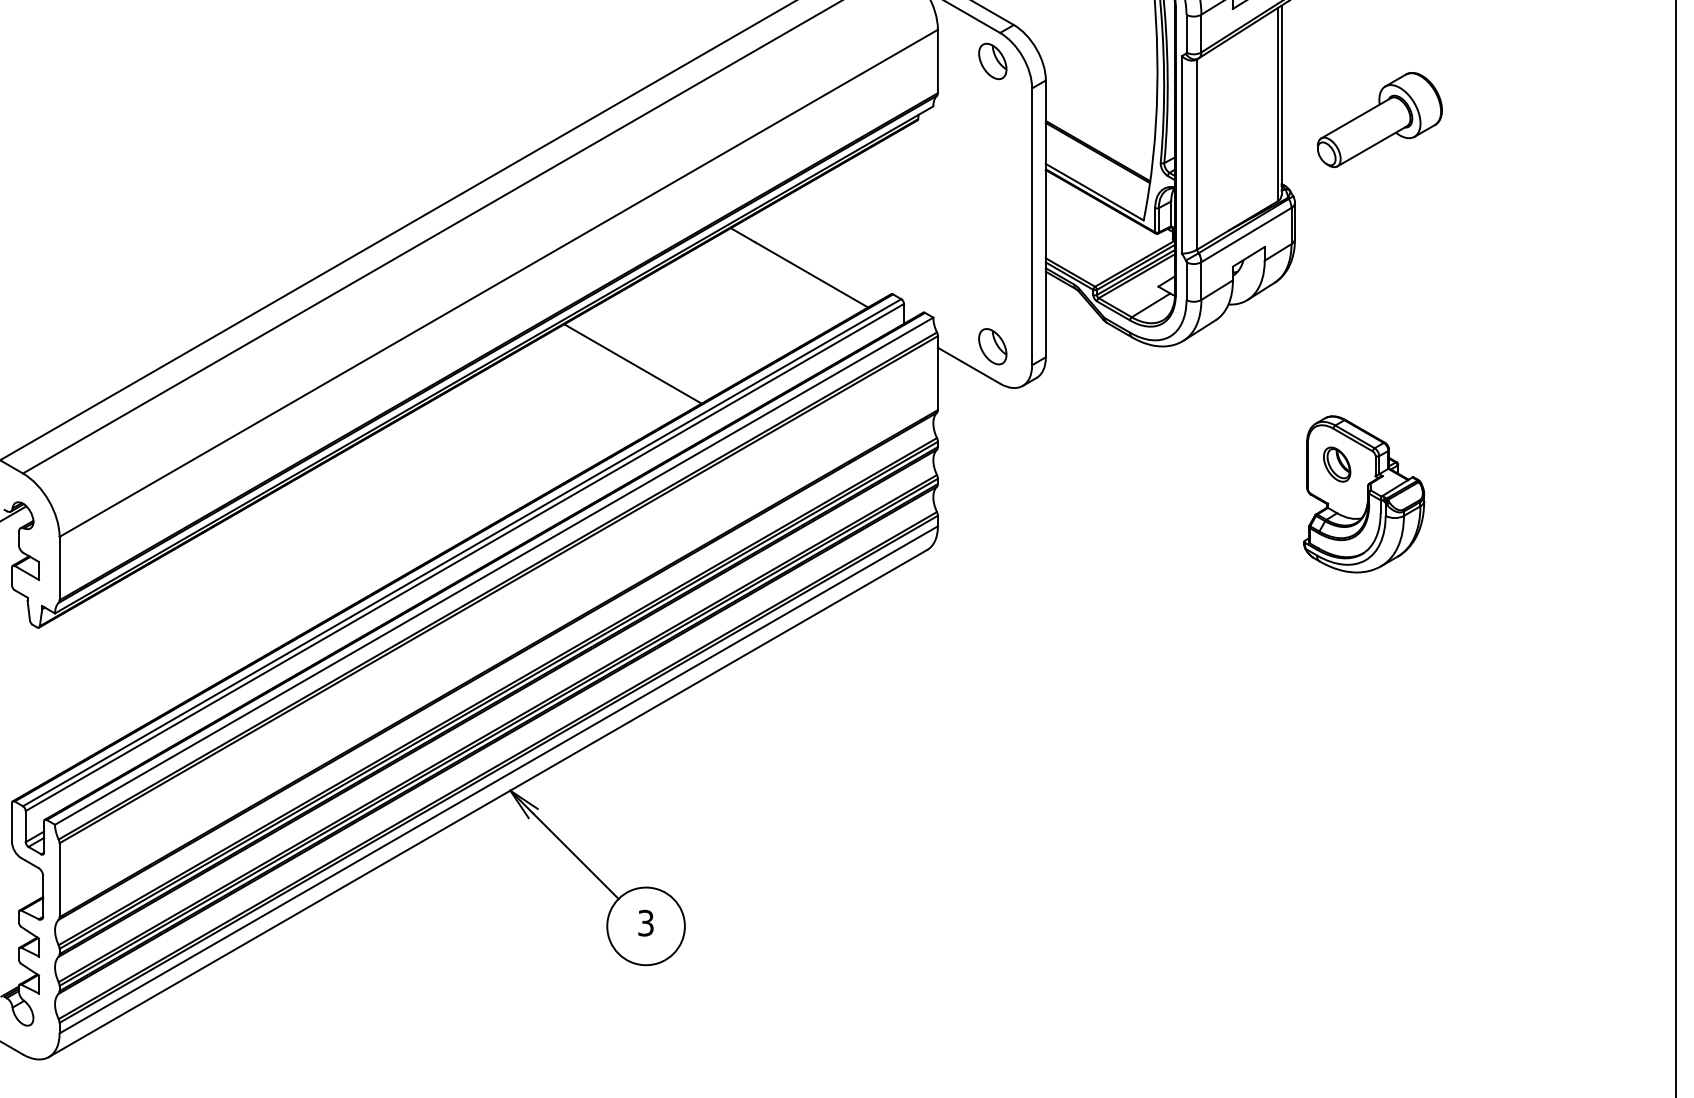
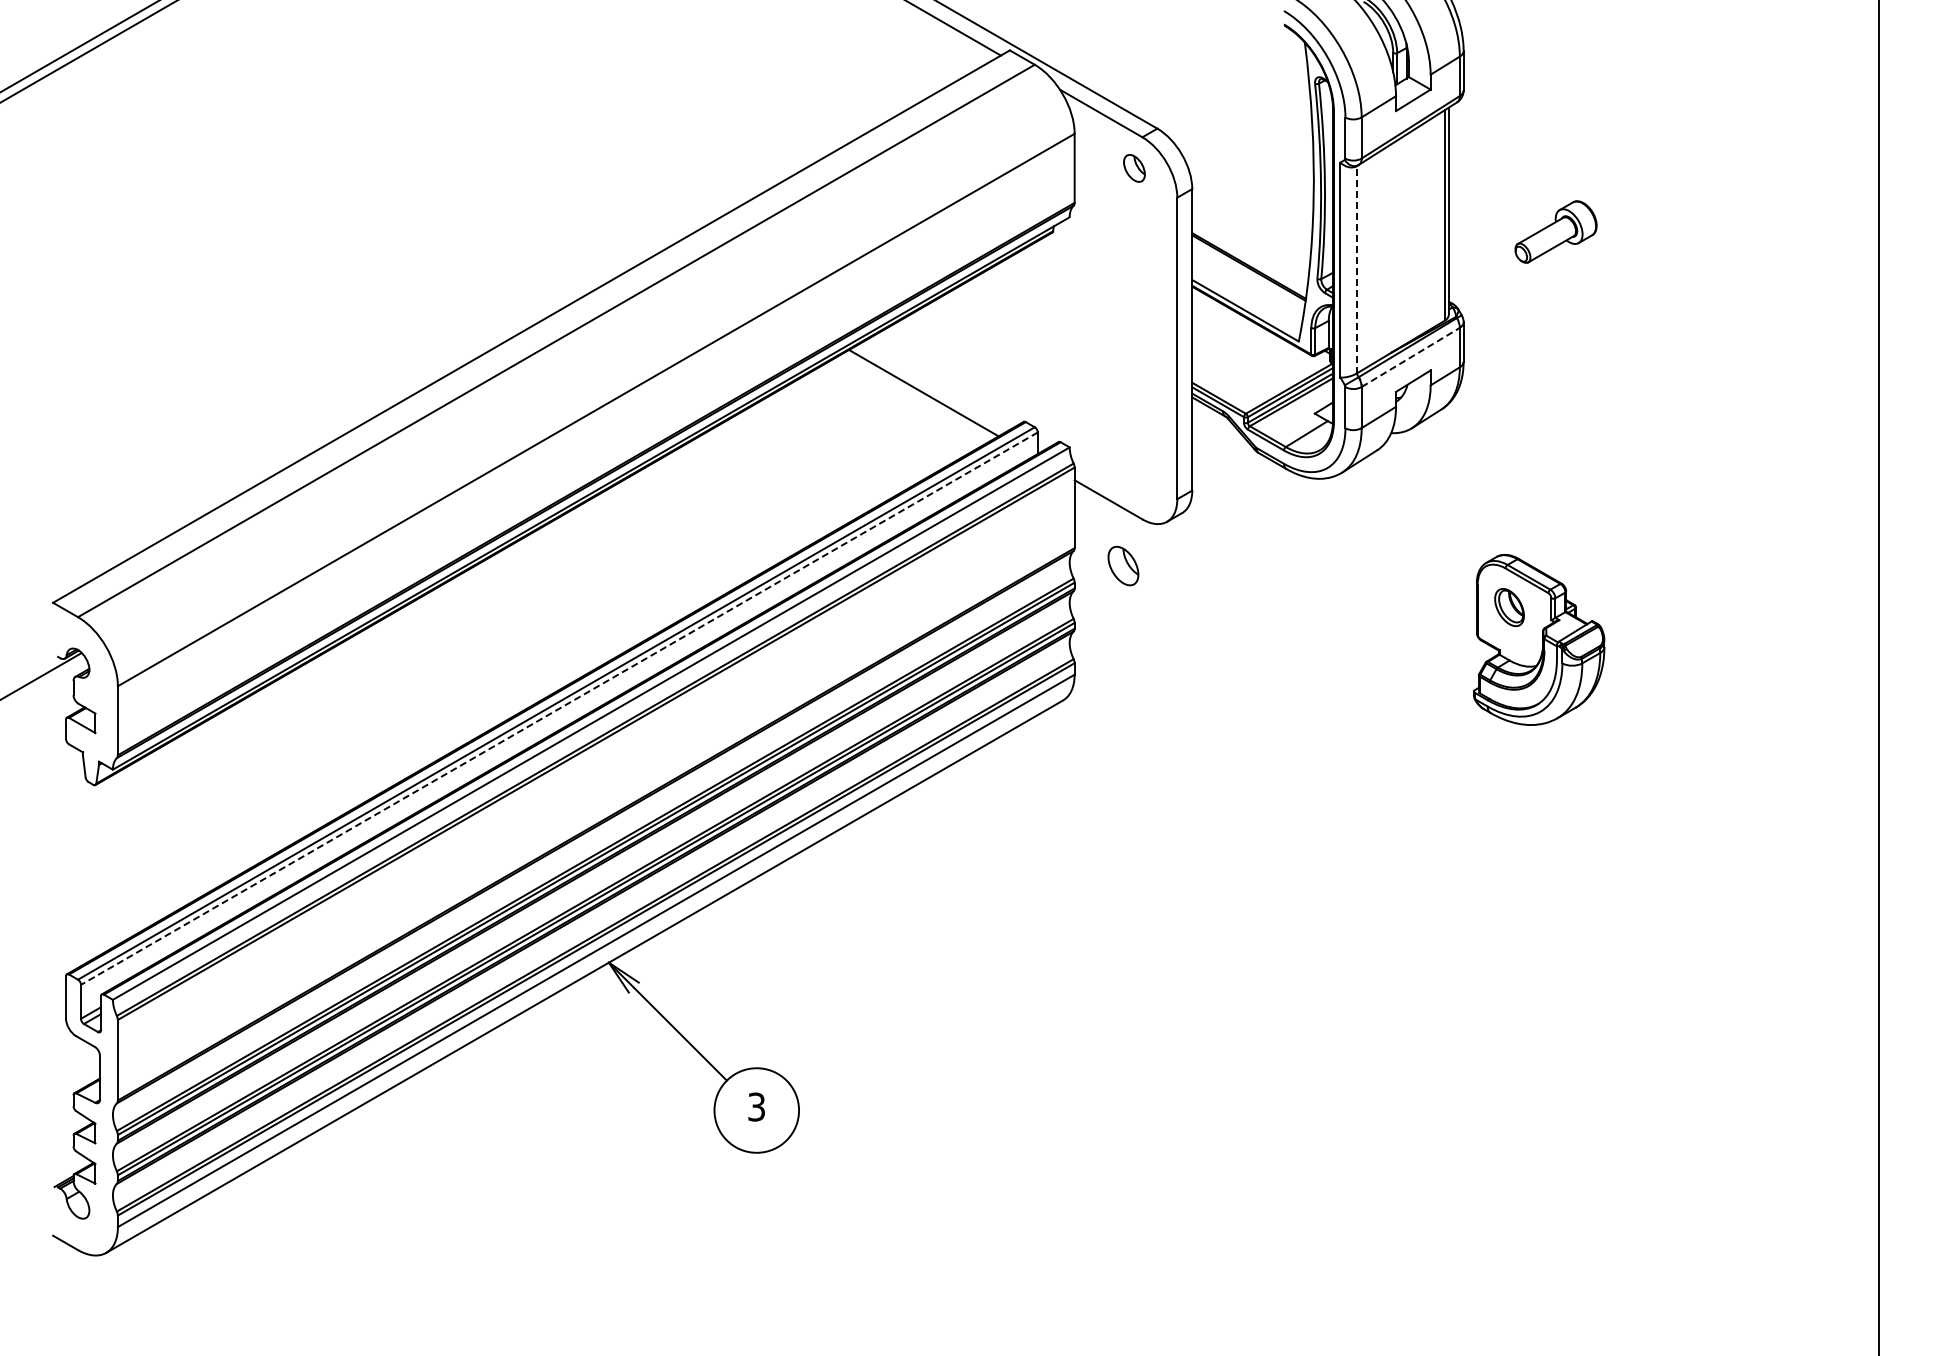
part: (992, 61) -> (1134, 168), size x0.7
part: (1379, 119) -> (1555, 231), size x0.6
line: (1196, 154) -> (1356, 269), solid -> dashed
line: (1247, 235) -> (1411, 357), solid -> dashed
part: (992, 346) -> (1123, 565), moved
line: (632, 363) -> (742, 497), removed
line: (464, 557) -> (558, 708), solid -> dashed

